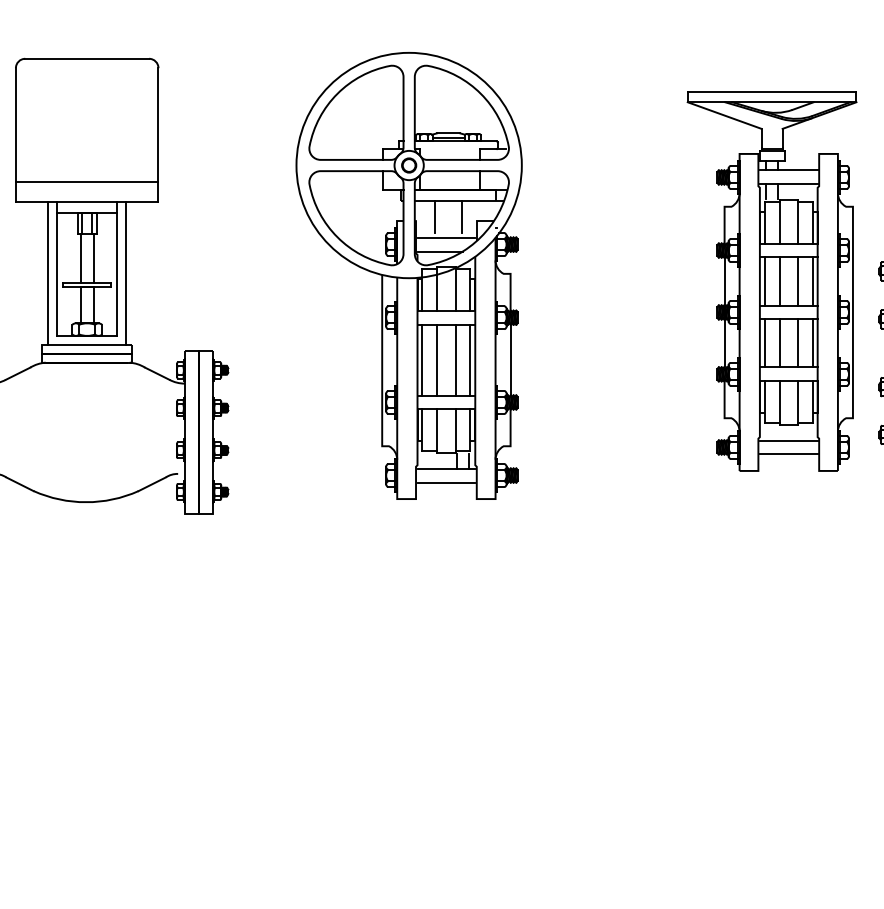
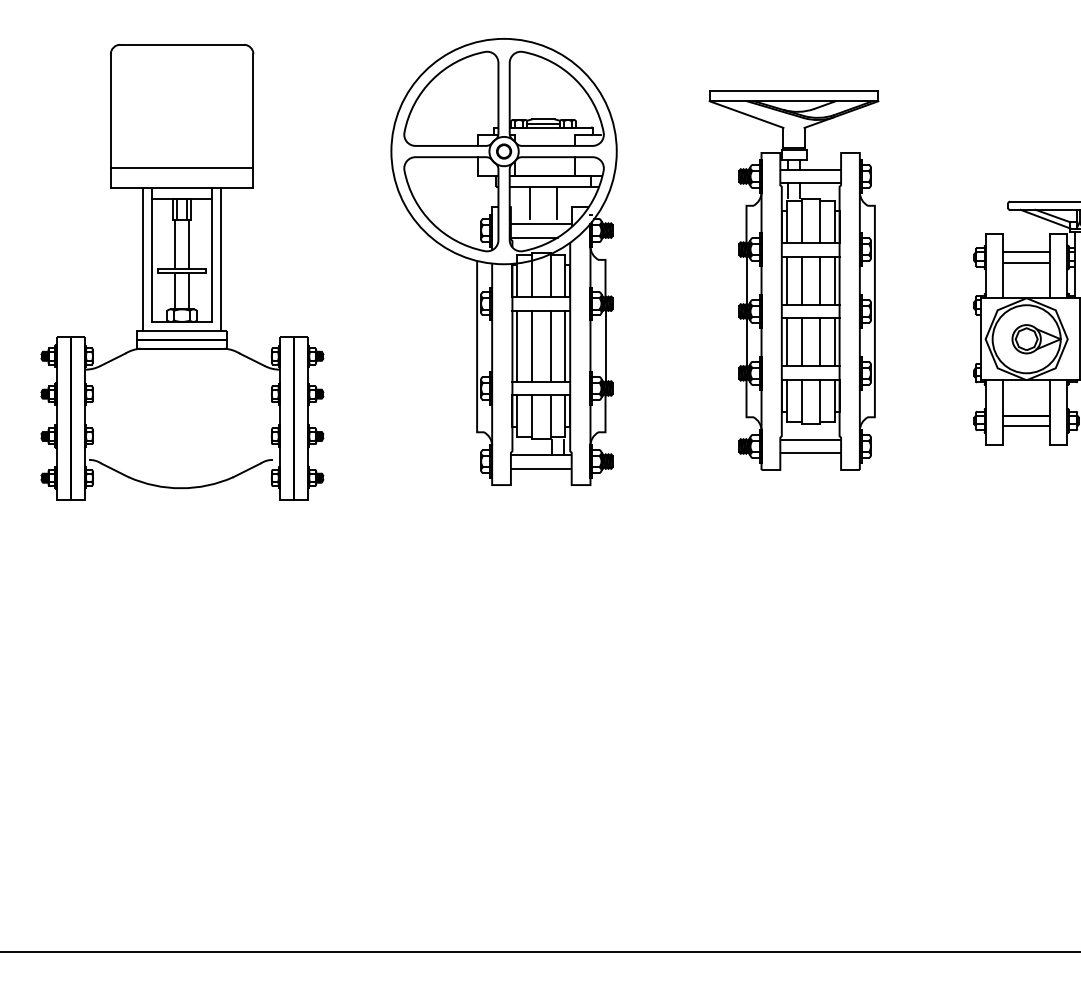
part: (771, 281) -> (793, 280), moved

